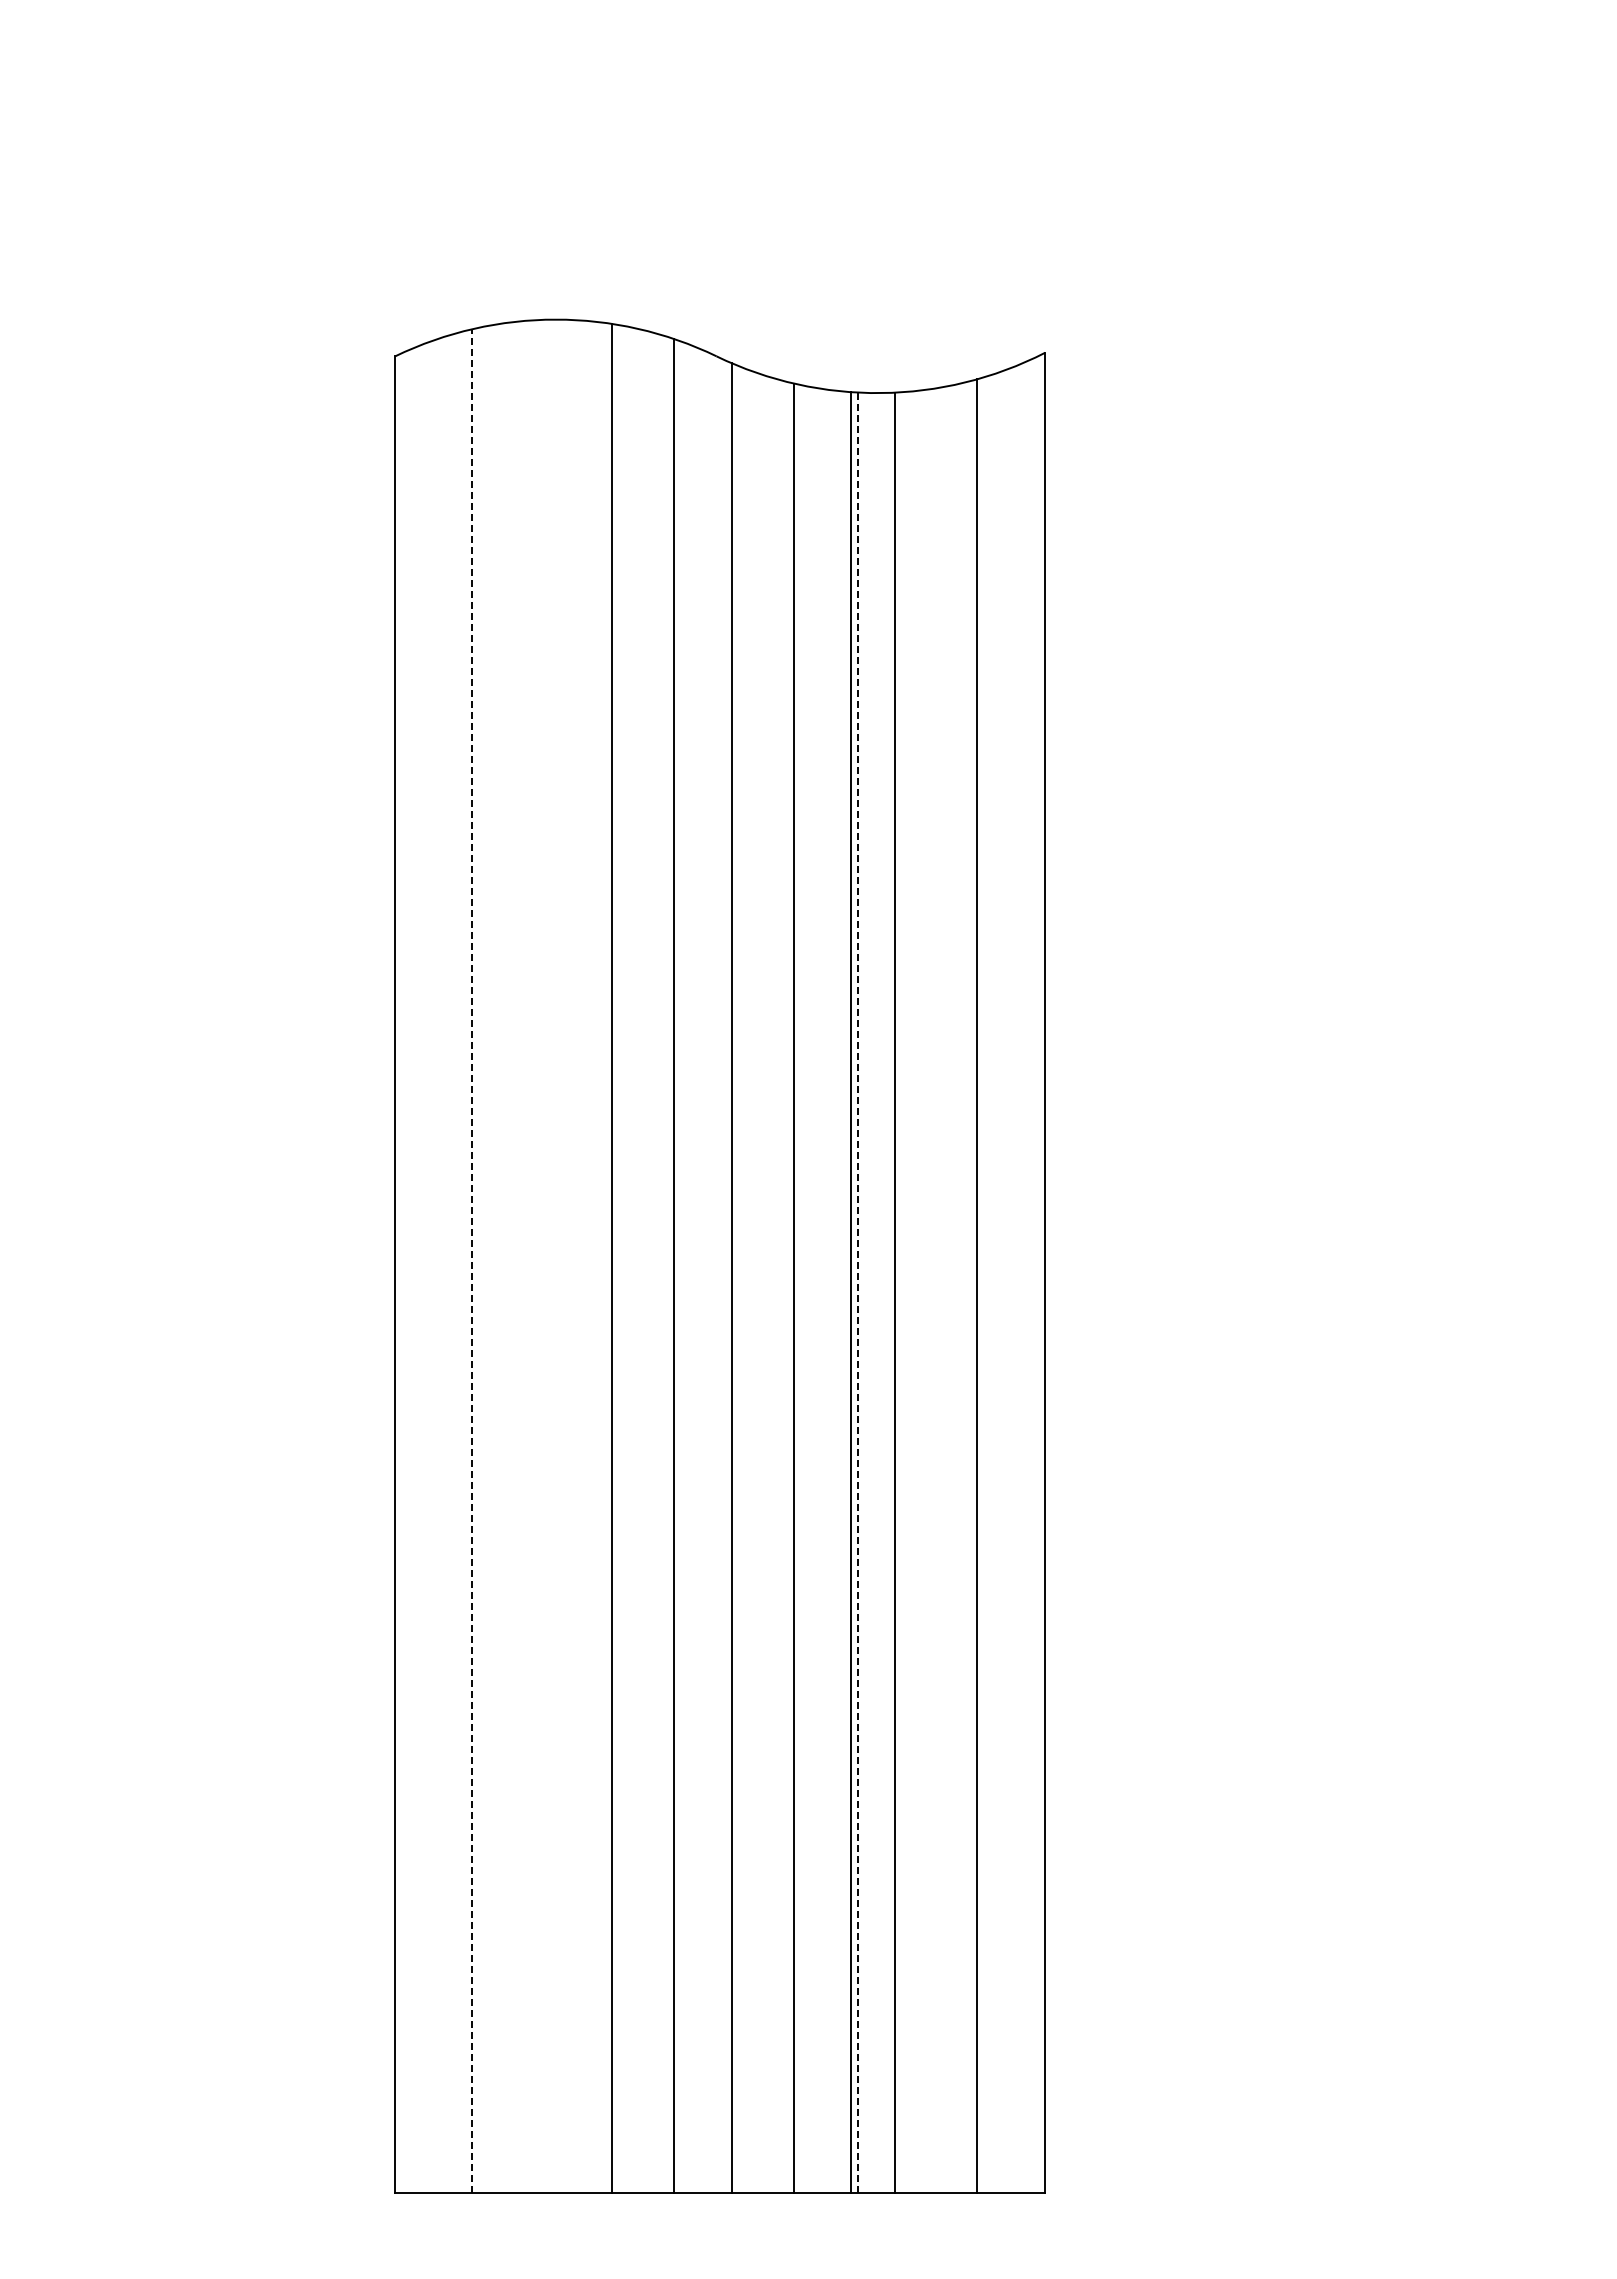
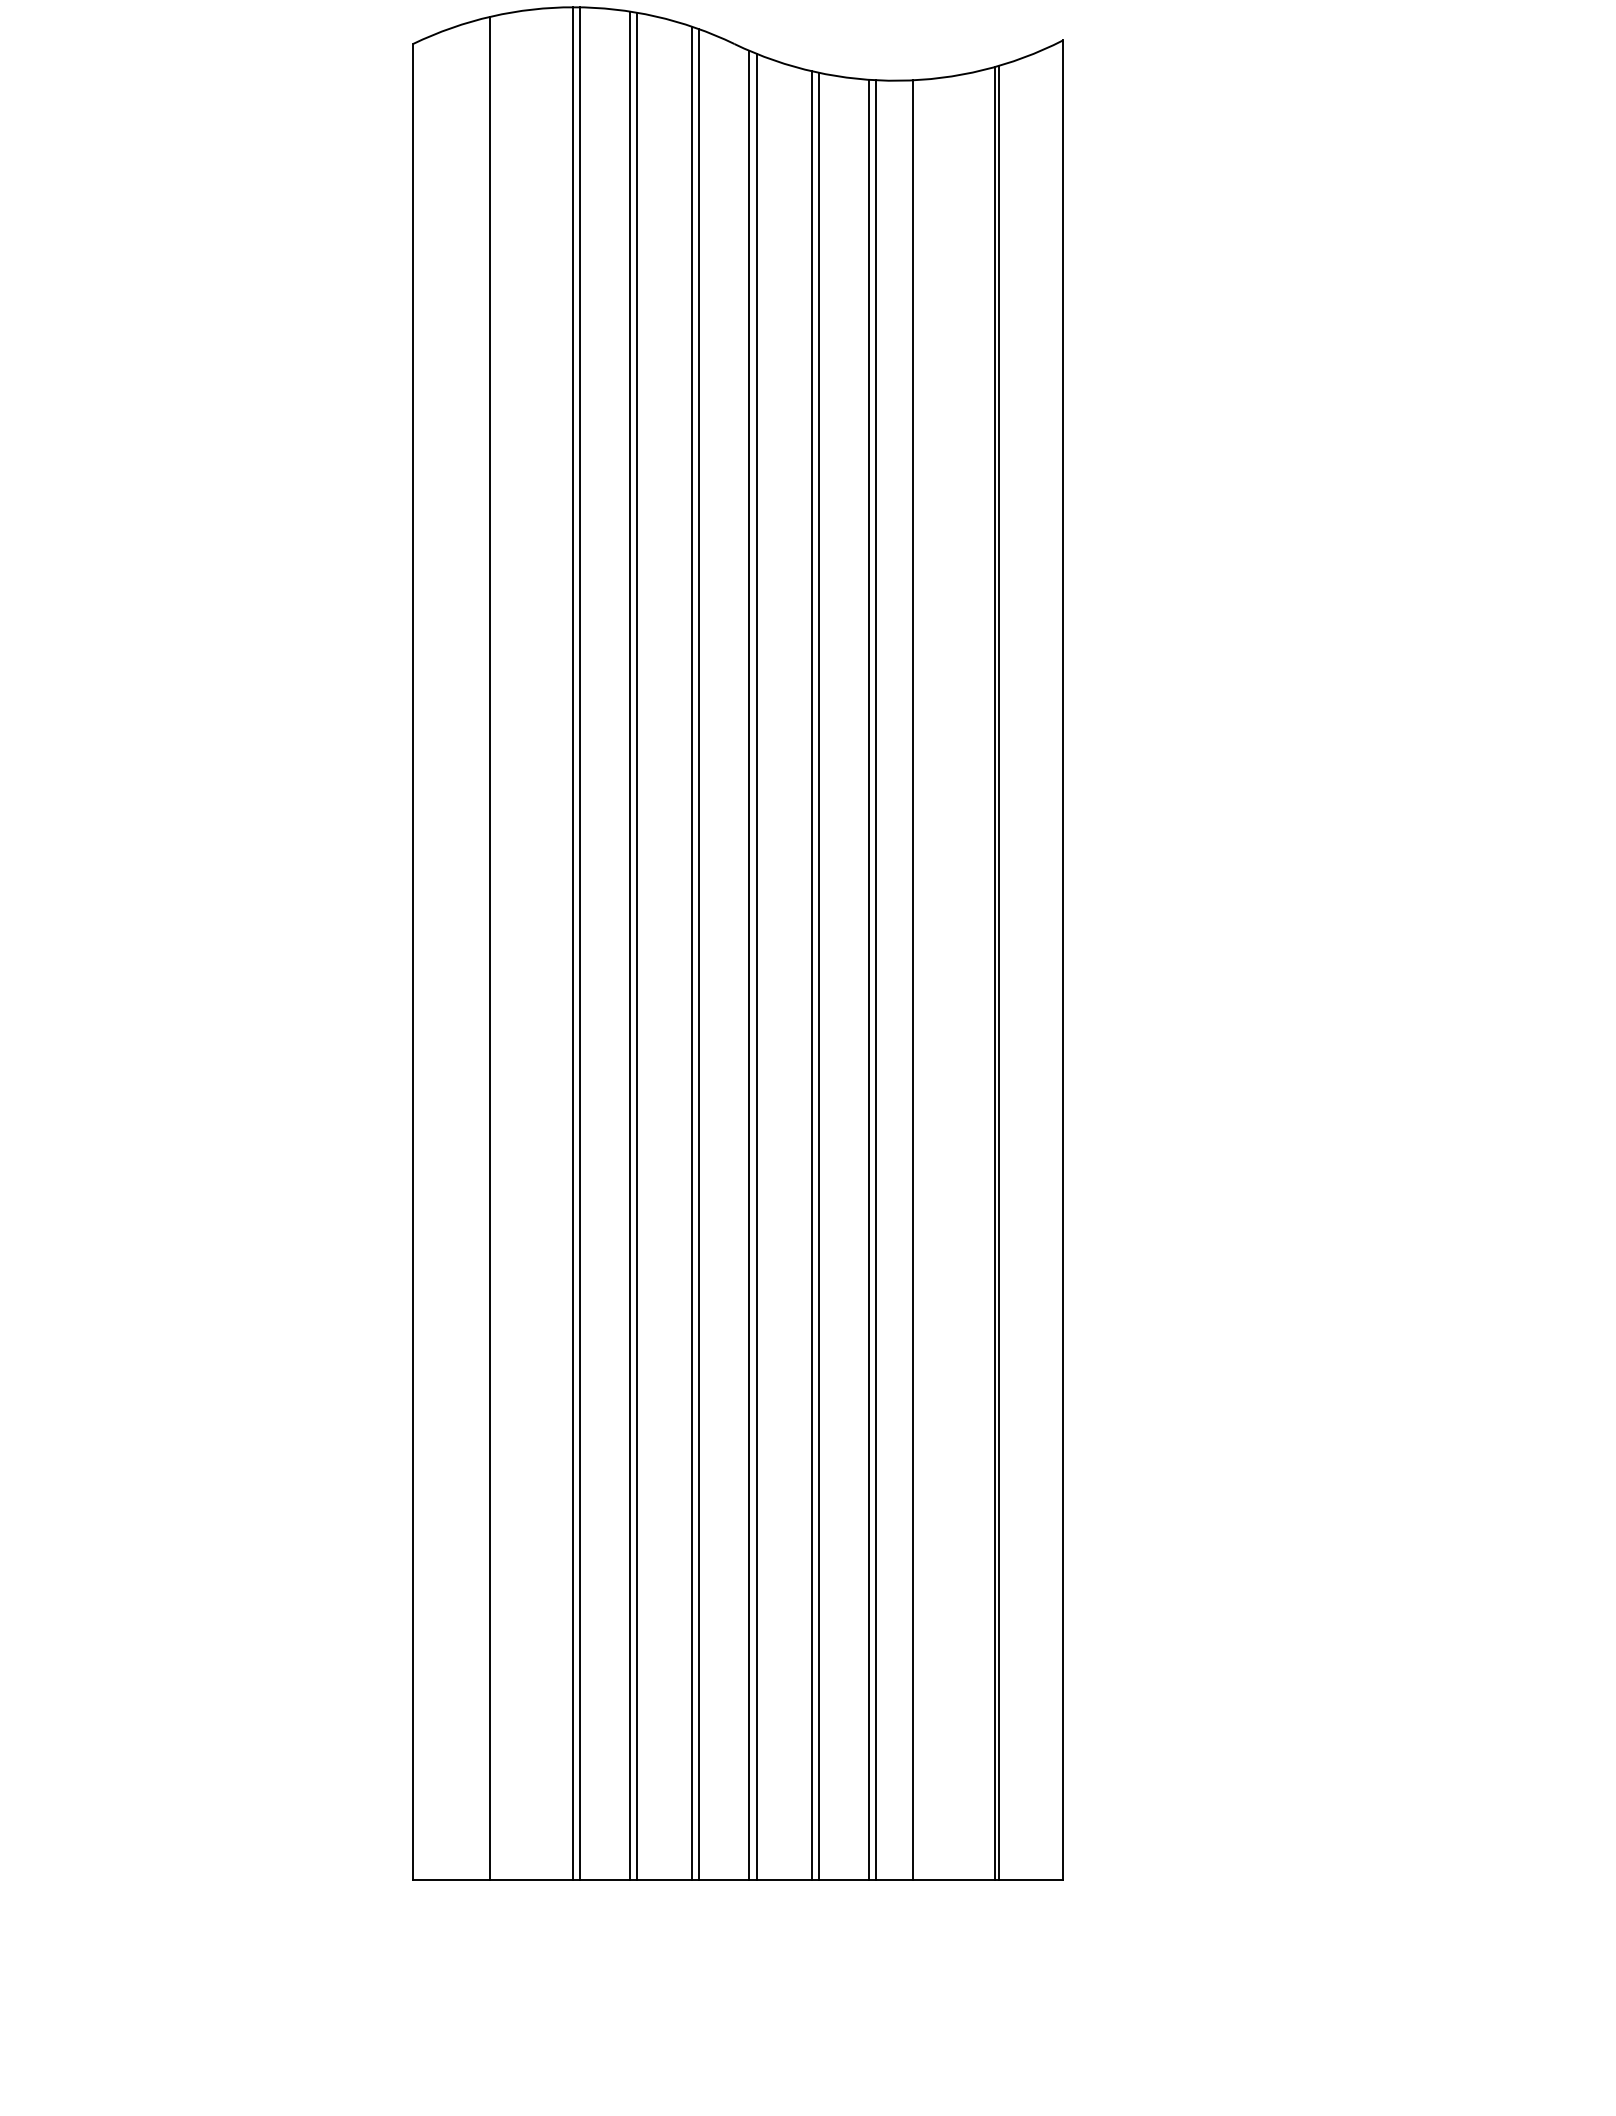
line: (555, 1255) -> (573, 943), added
line: (562, 1255) -> (580, 943), added
line: (619, 1258) -> (637, 946), added
line: (472, 1260) -> (490, 948), dashed -> solid
line: (681, 1266) -> (699, 954), added
line: (738, 1279) -> (756, 967), added
line: (981, 1285) -> (999, 973), added
line: (800, 1288) -> (818, 976), added
line: (858, 1292) -> (876, 980), dashed -> solid

